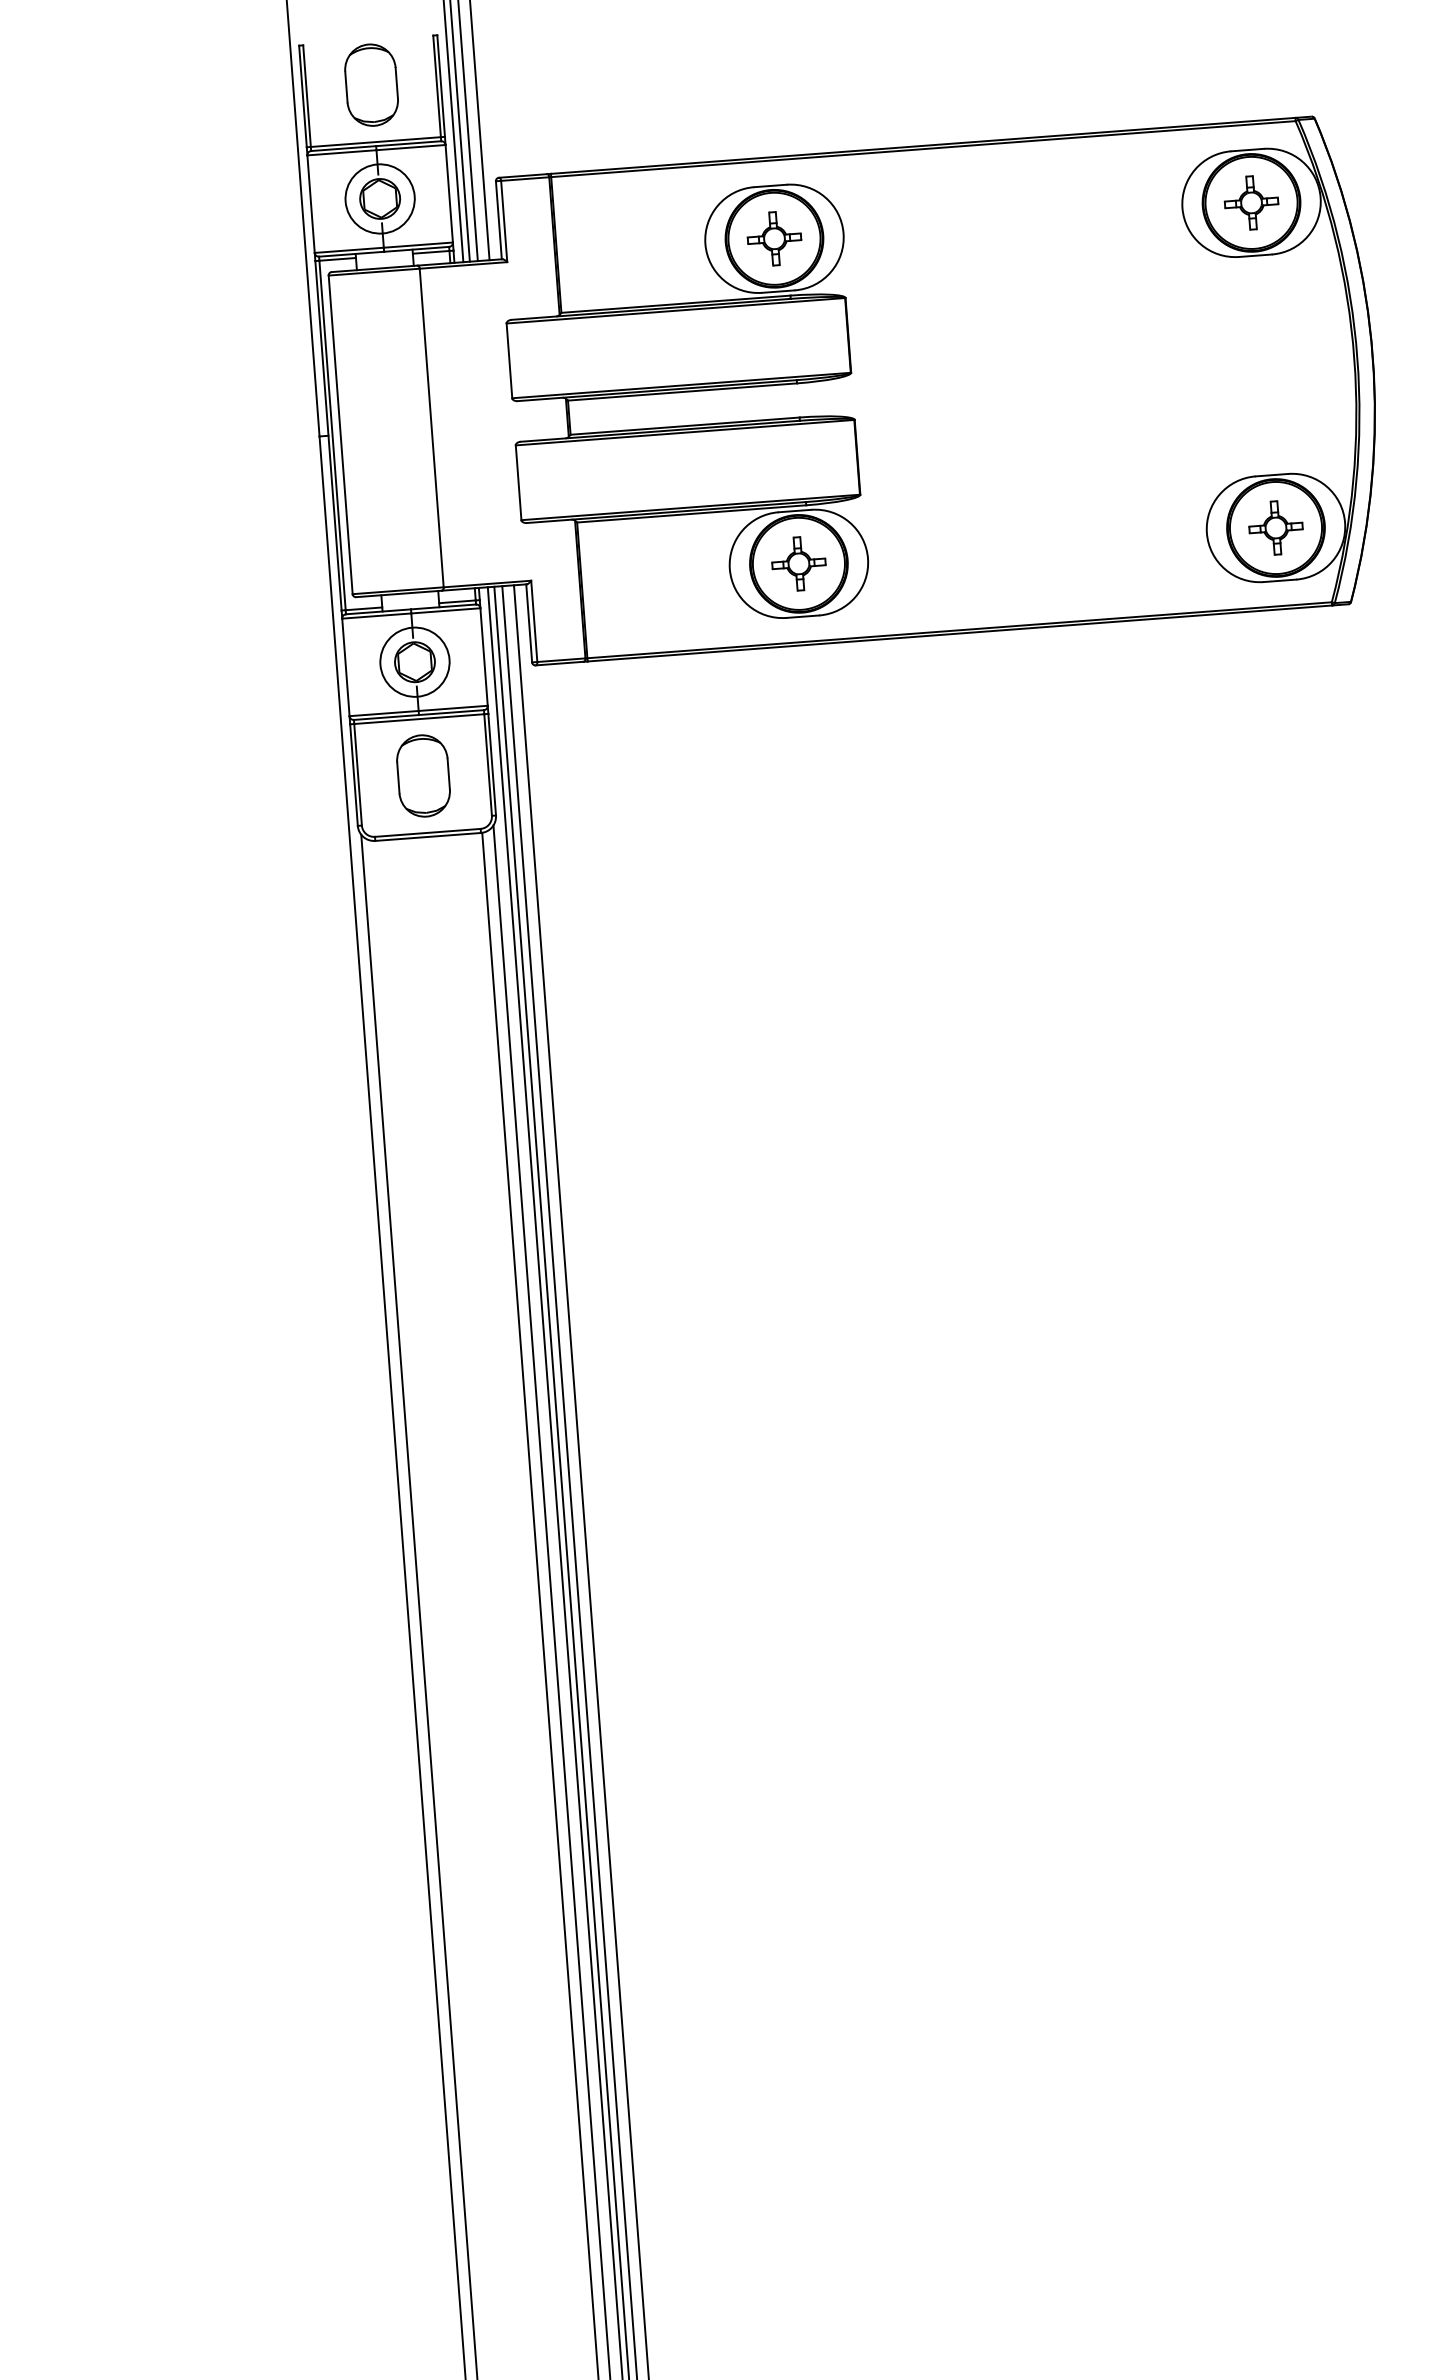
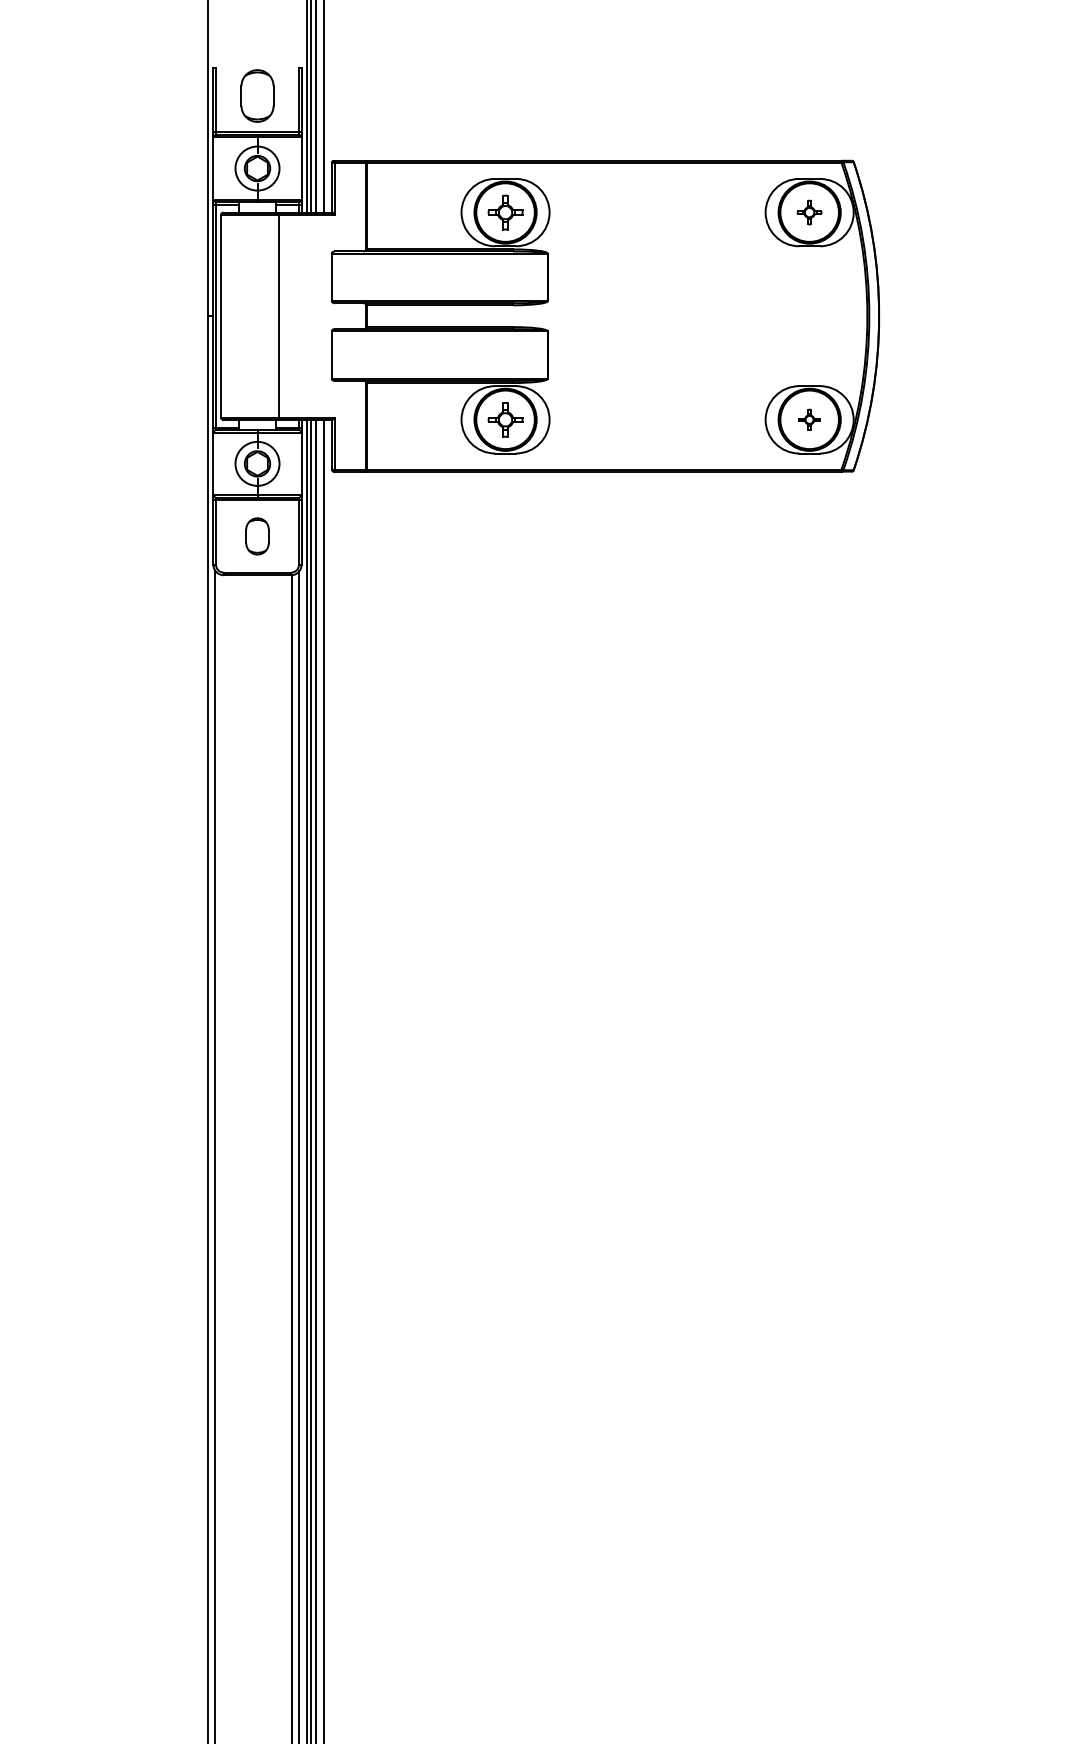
part: (1251, 202) -> (809, 212), size x0.7
part: (1275, 527) -> (809, 419), size x0.6
part: (423, 776) -> (257, 536), size x0.7

